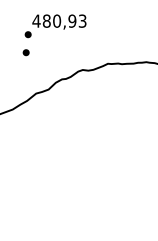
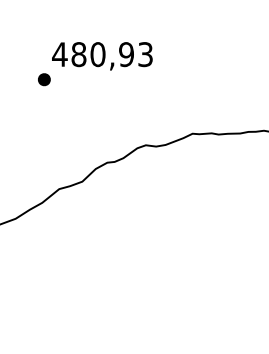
part: (25, 52) -> (39, 112), removed

